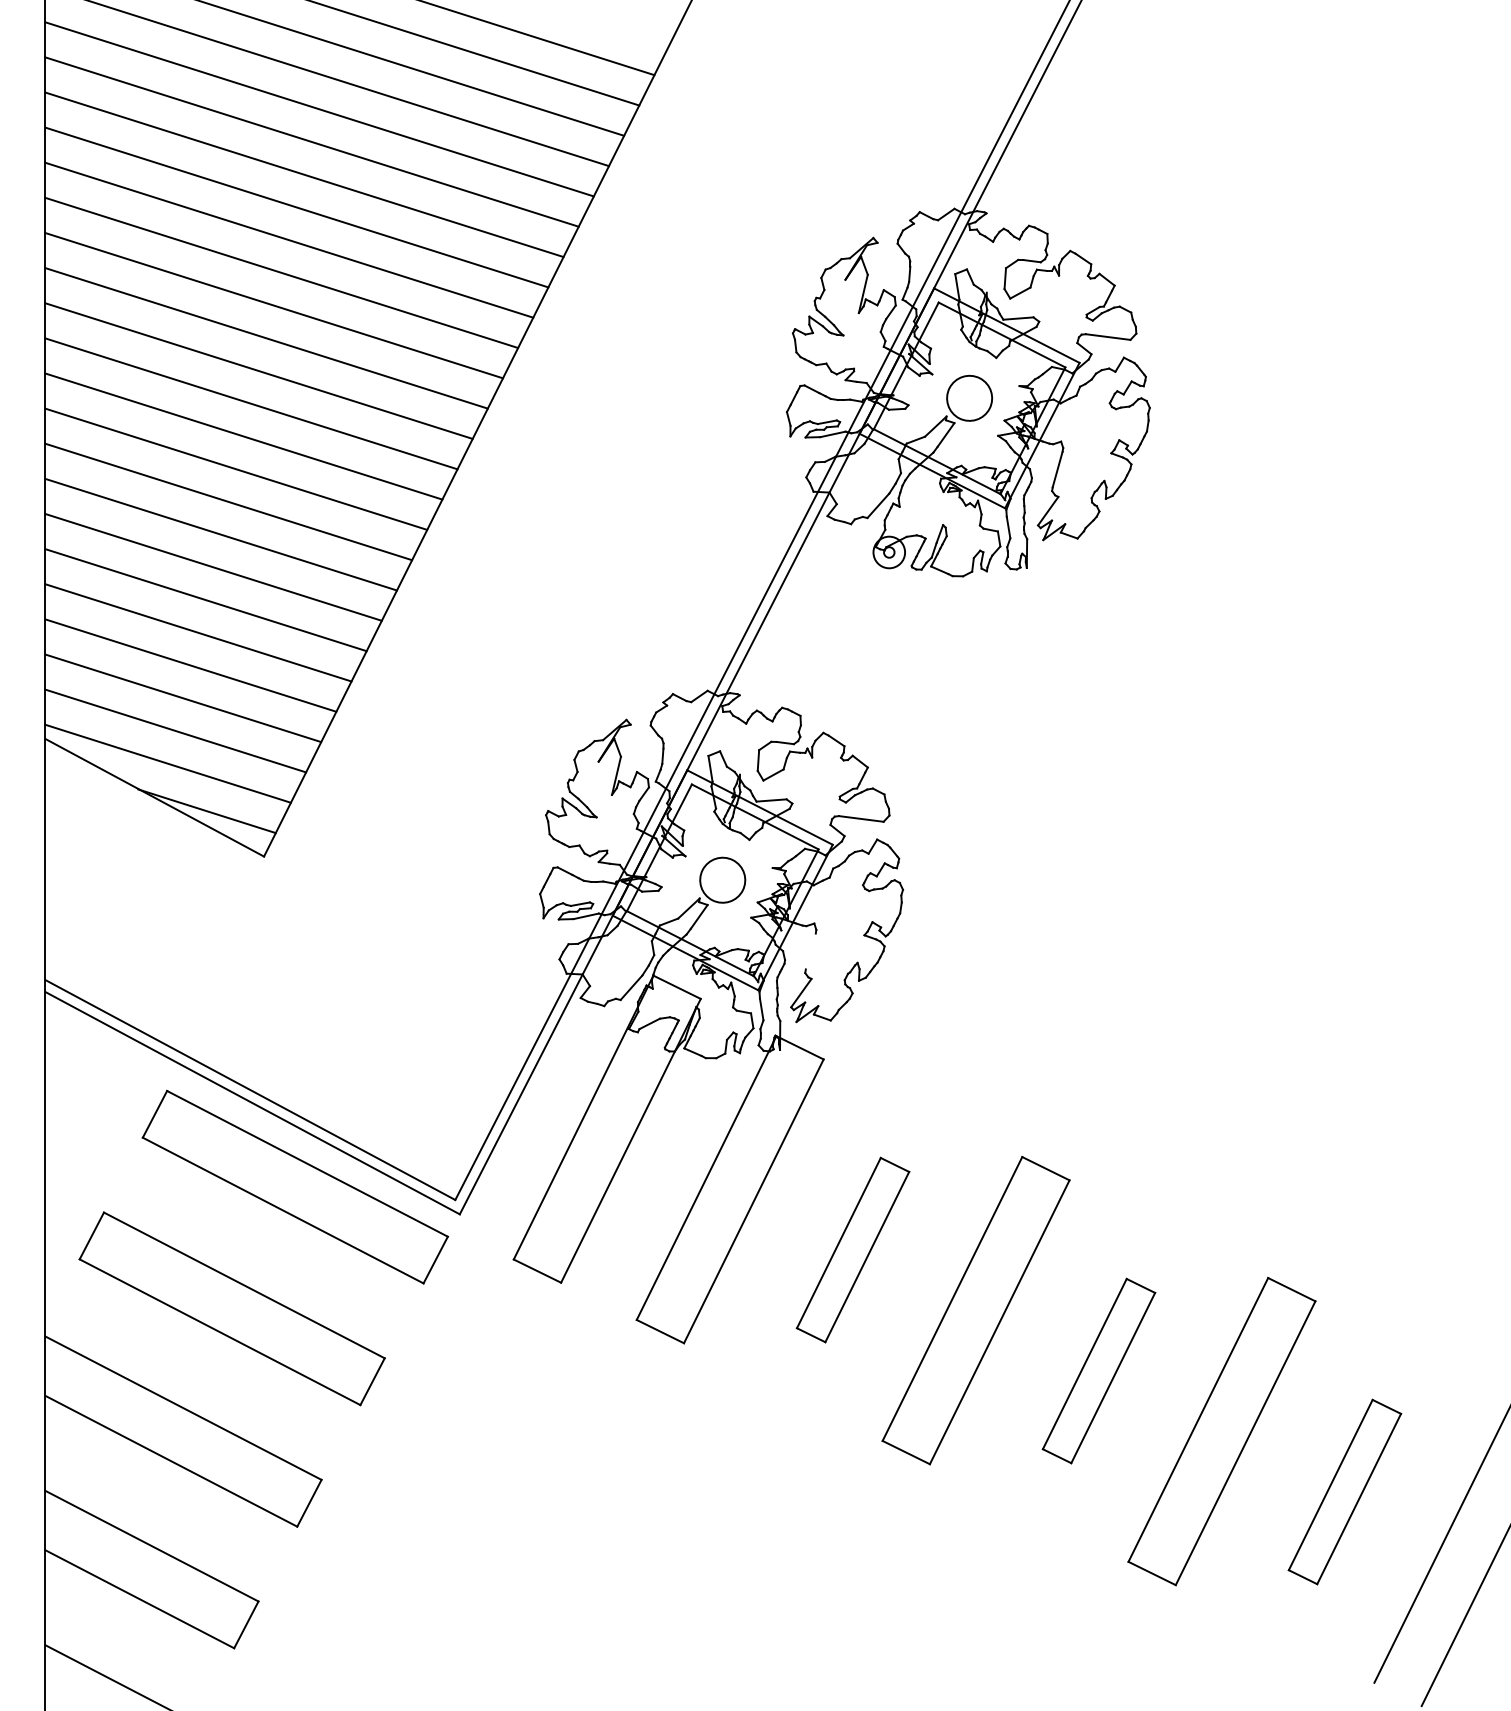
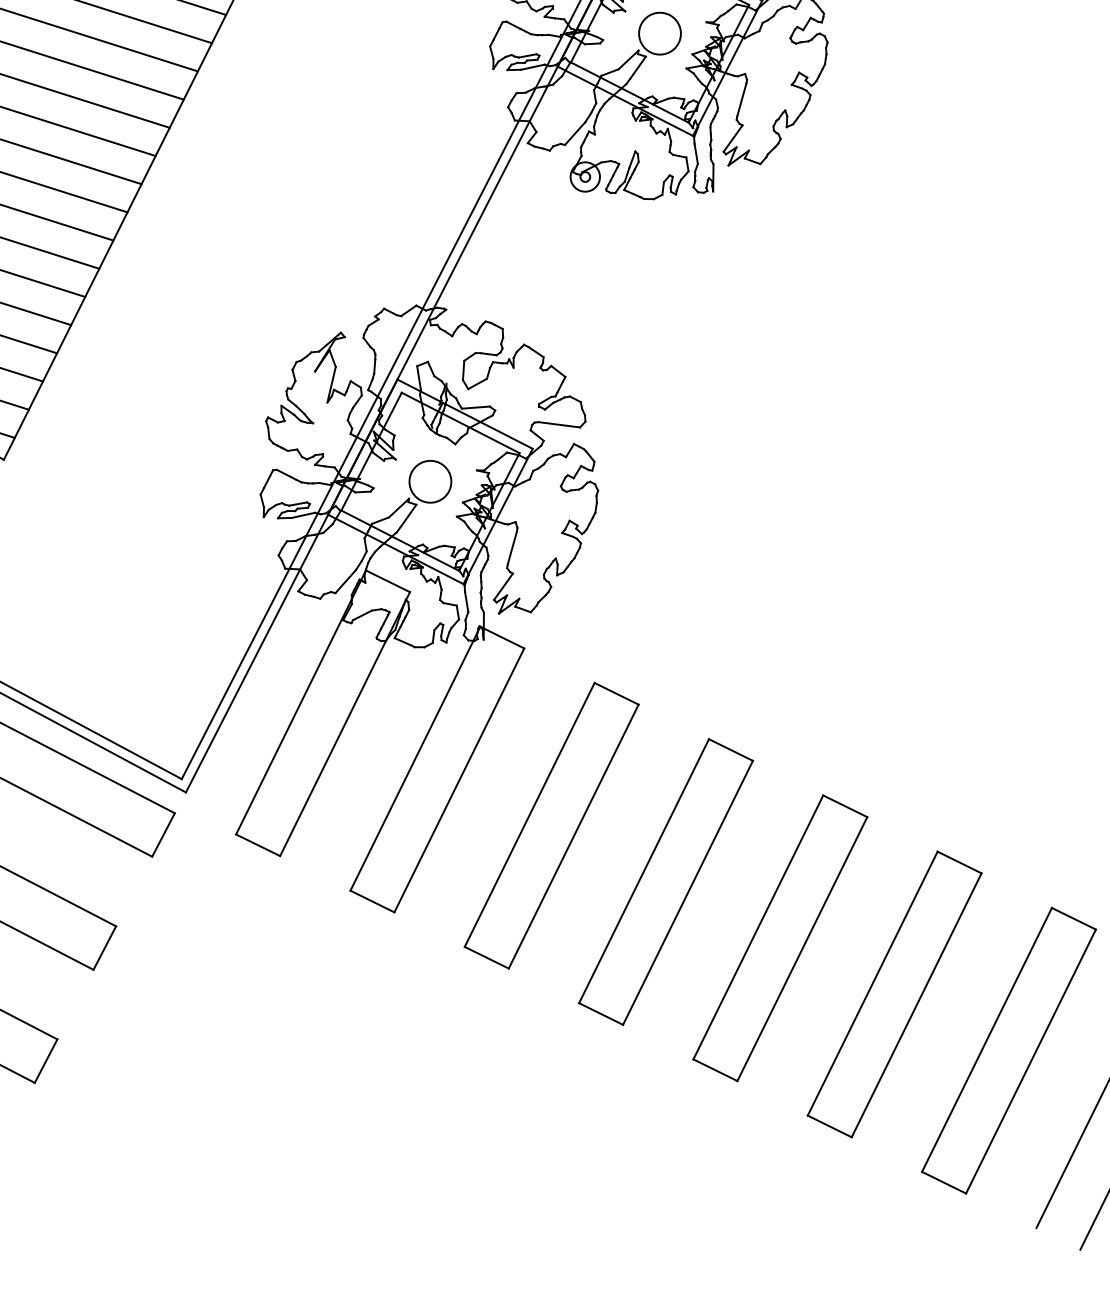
line: (810, 951) -> (512, 548), added
part: (852, 1249) -> (551, 825), size x1.67
part: (1098, 1370) -> (779, 937), size x1.67
part: (1344, 1491) -> (1008, 1050), size x1.67

